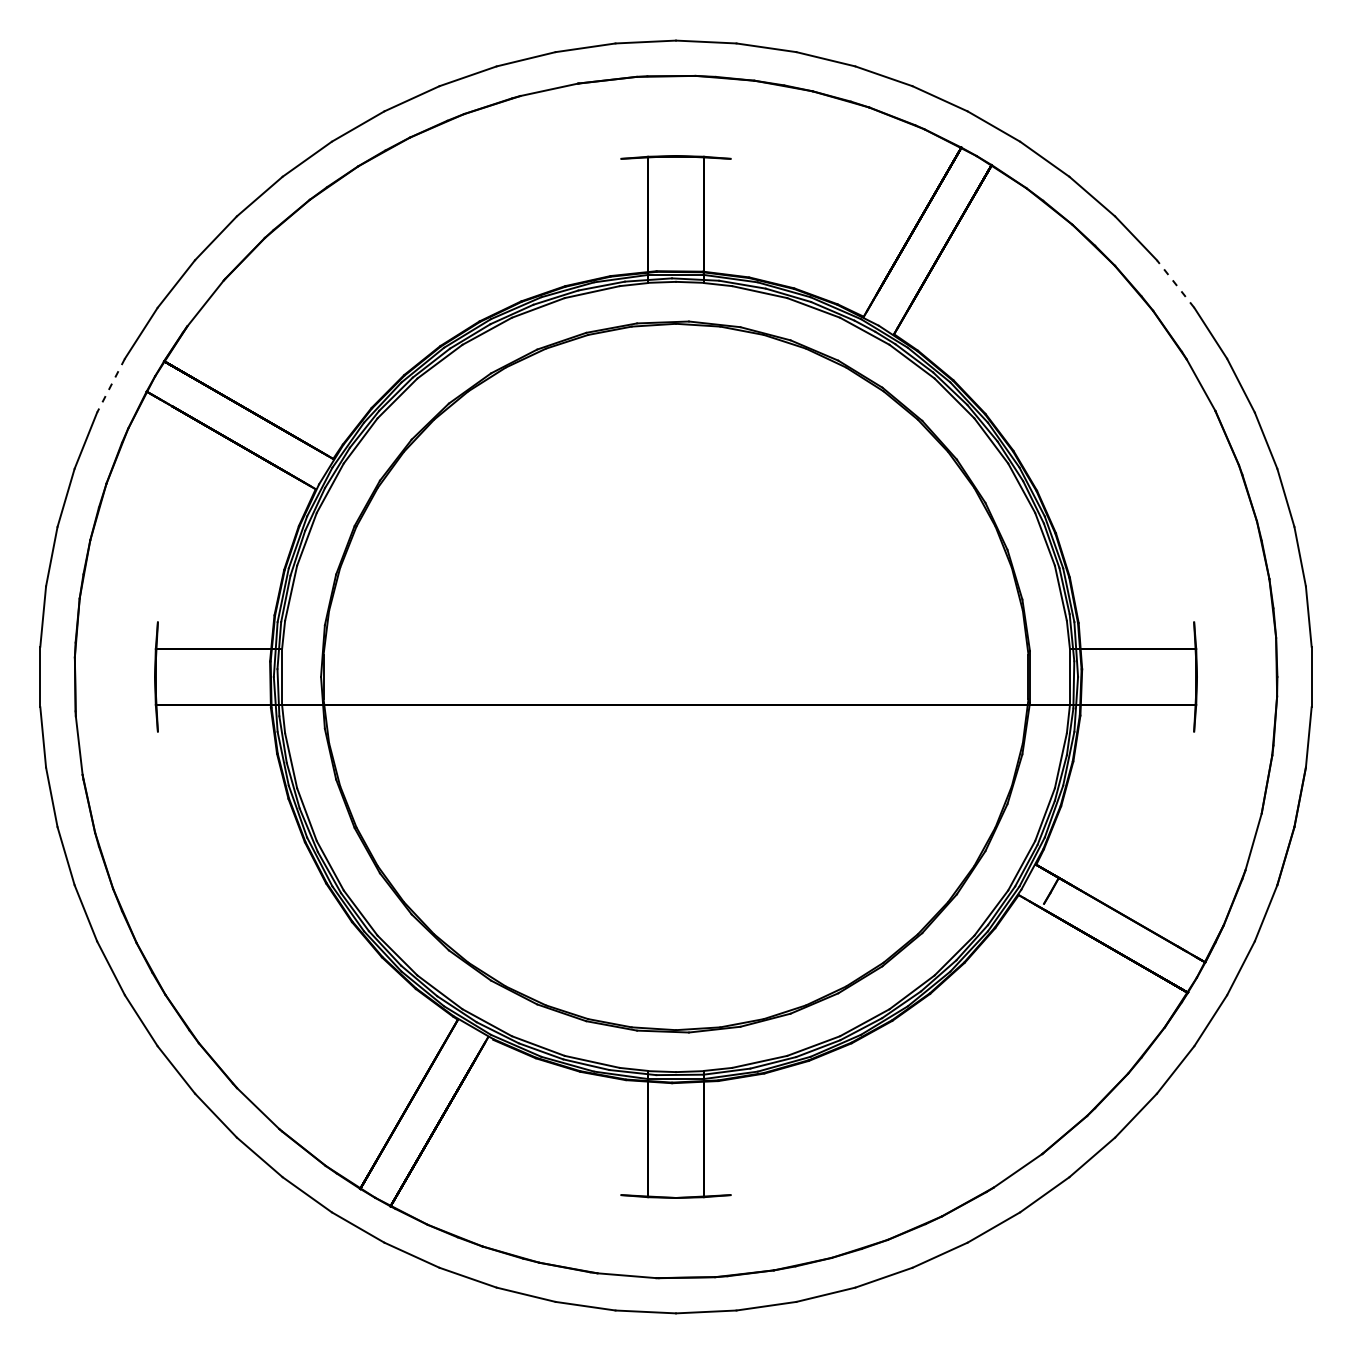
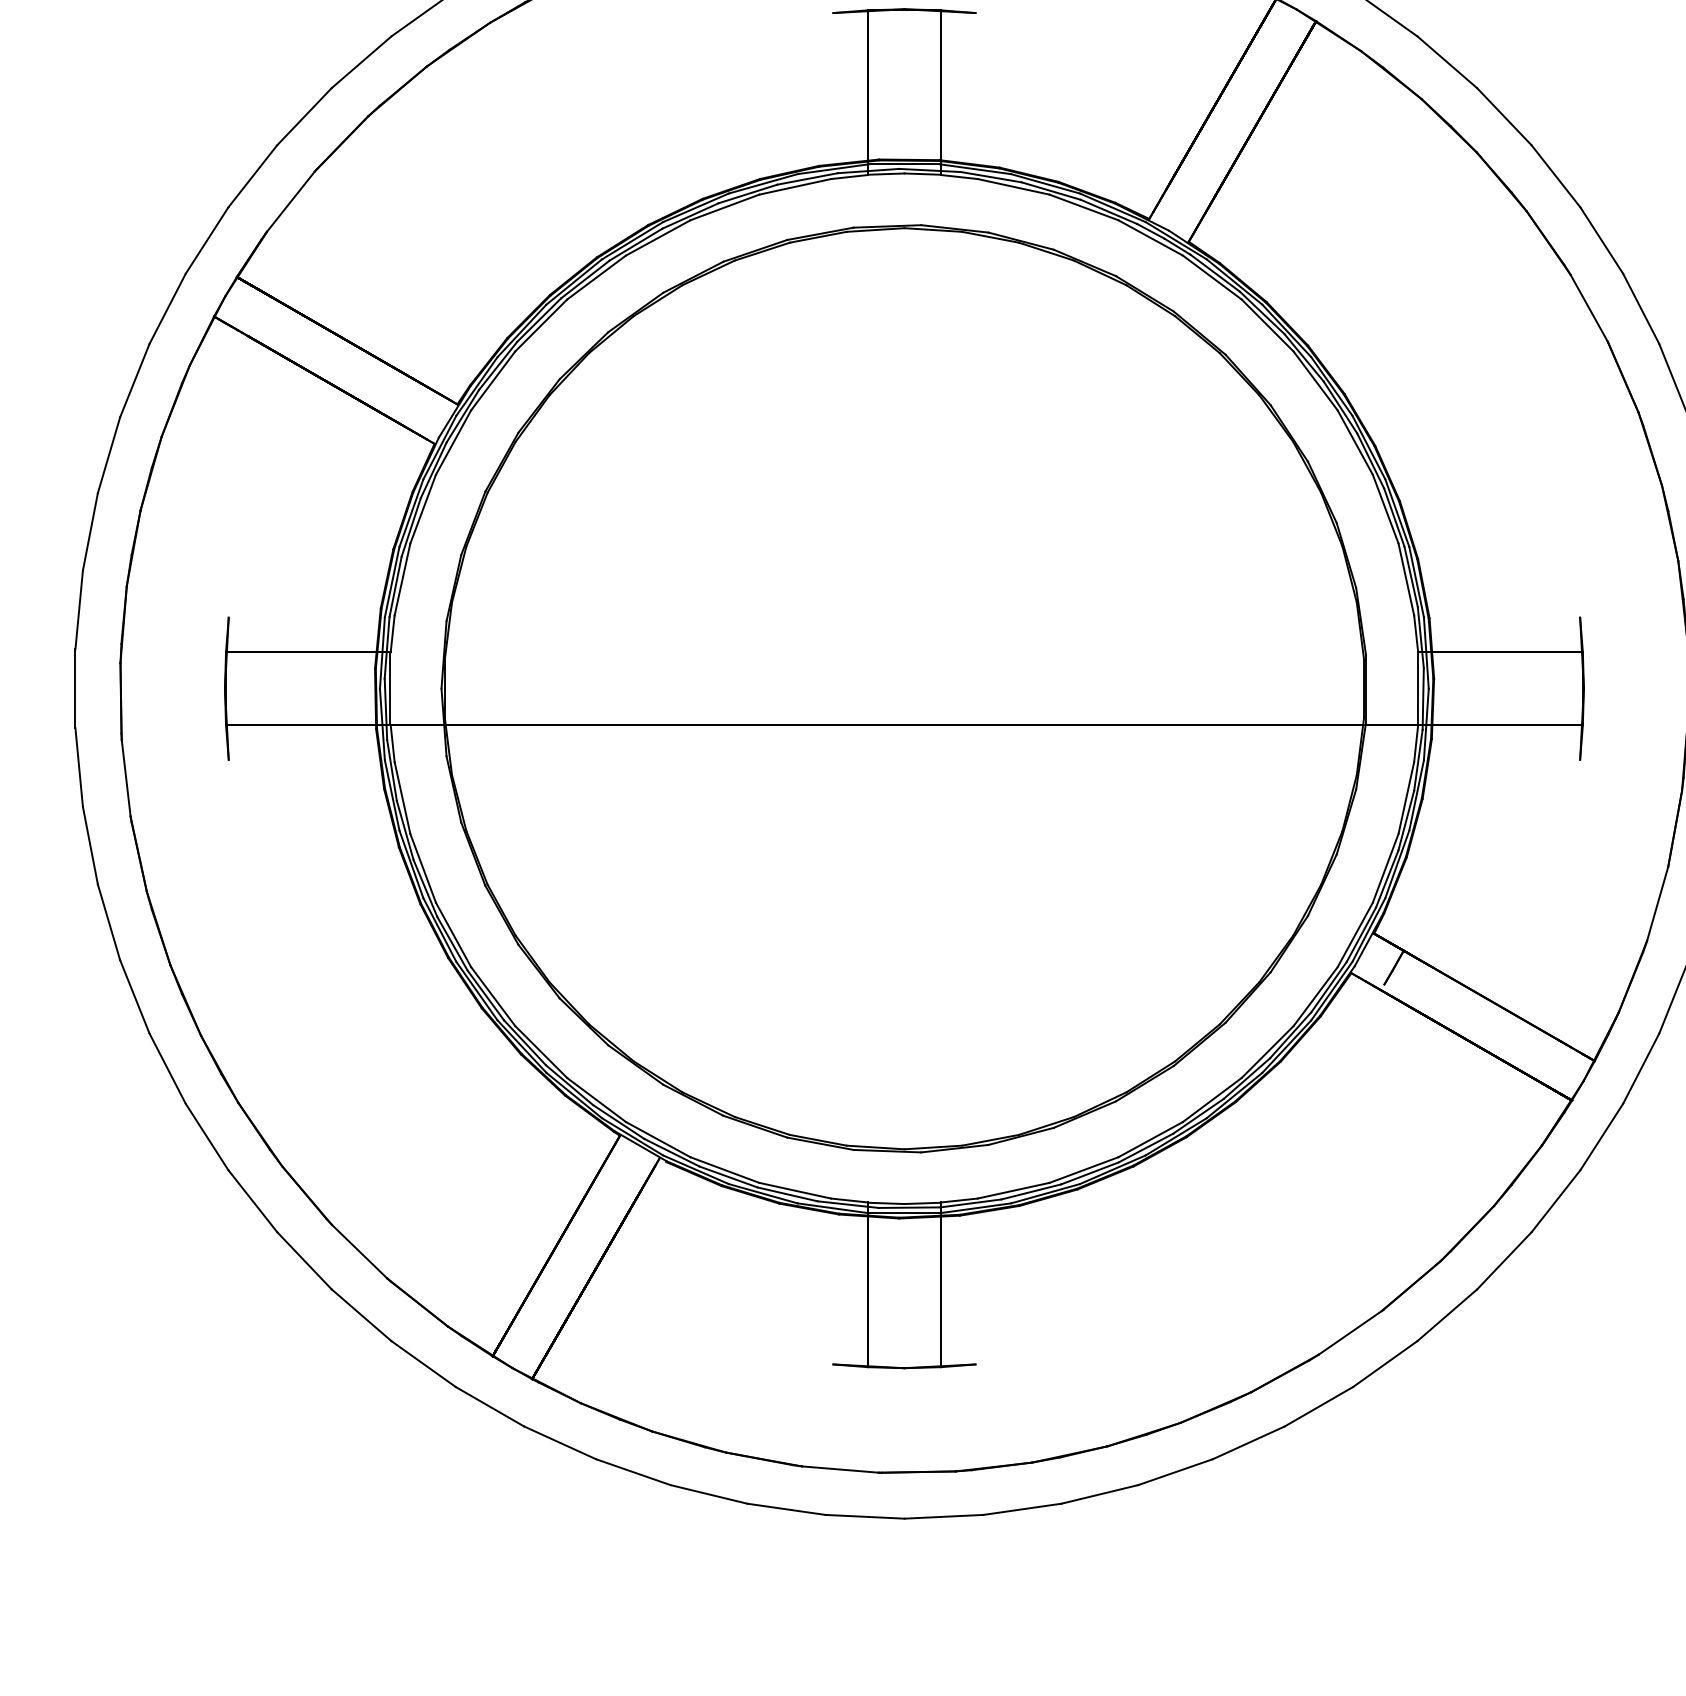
line: (1175, 283) -> (1555, 175), dashed -> solid
line: (110, 386) -> (166, 309), dashed -> solid

